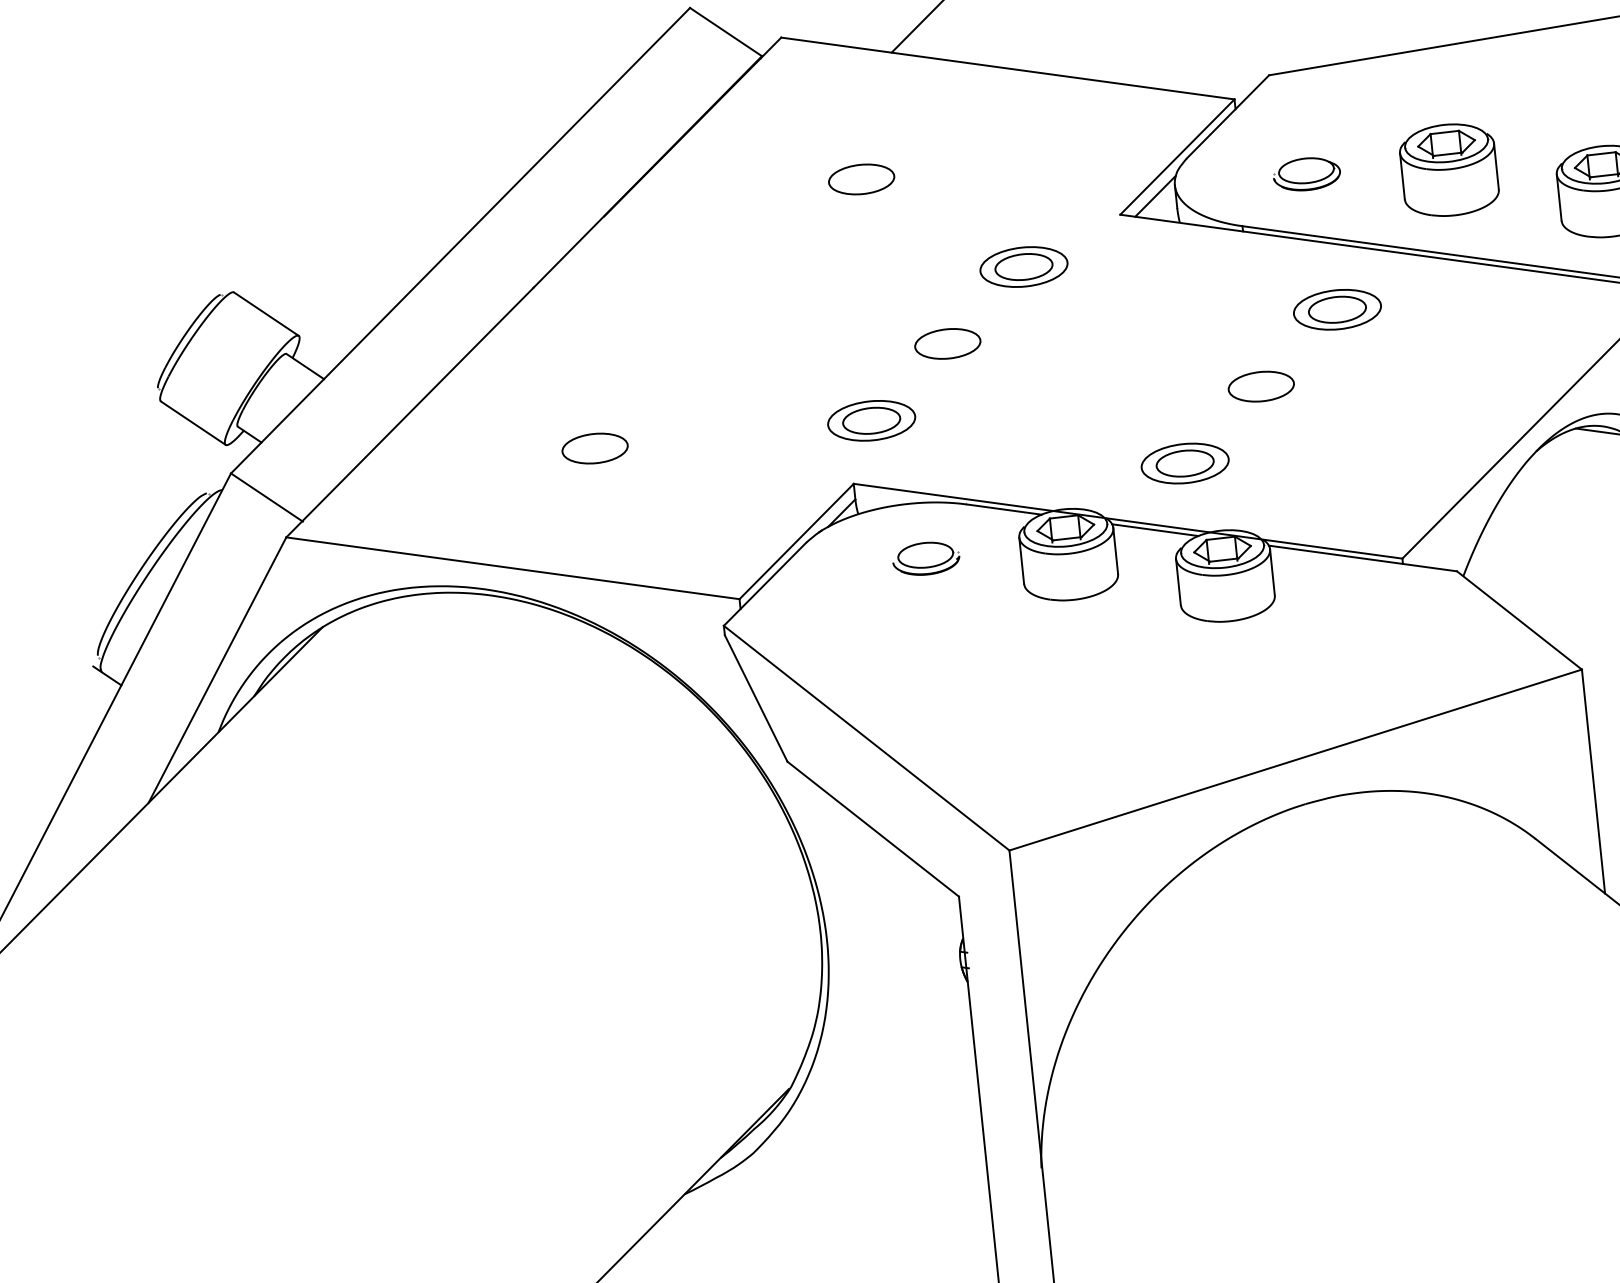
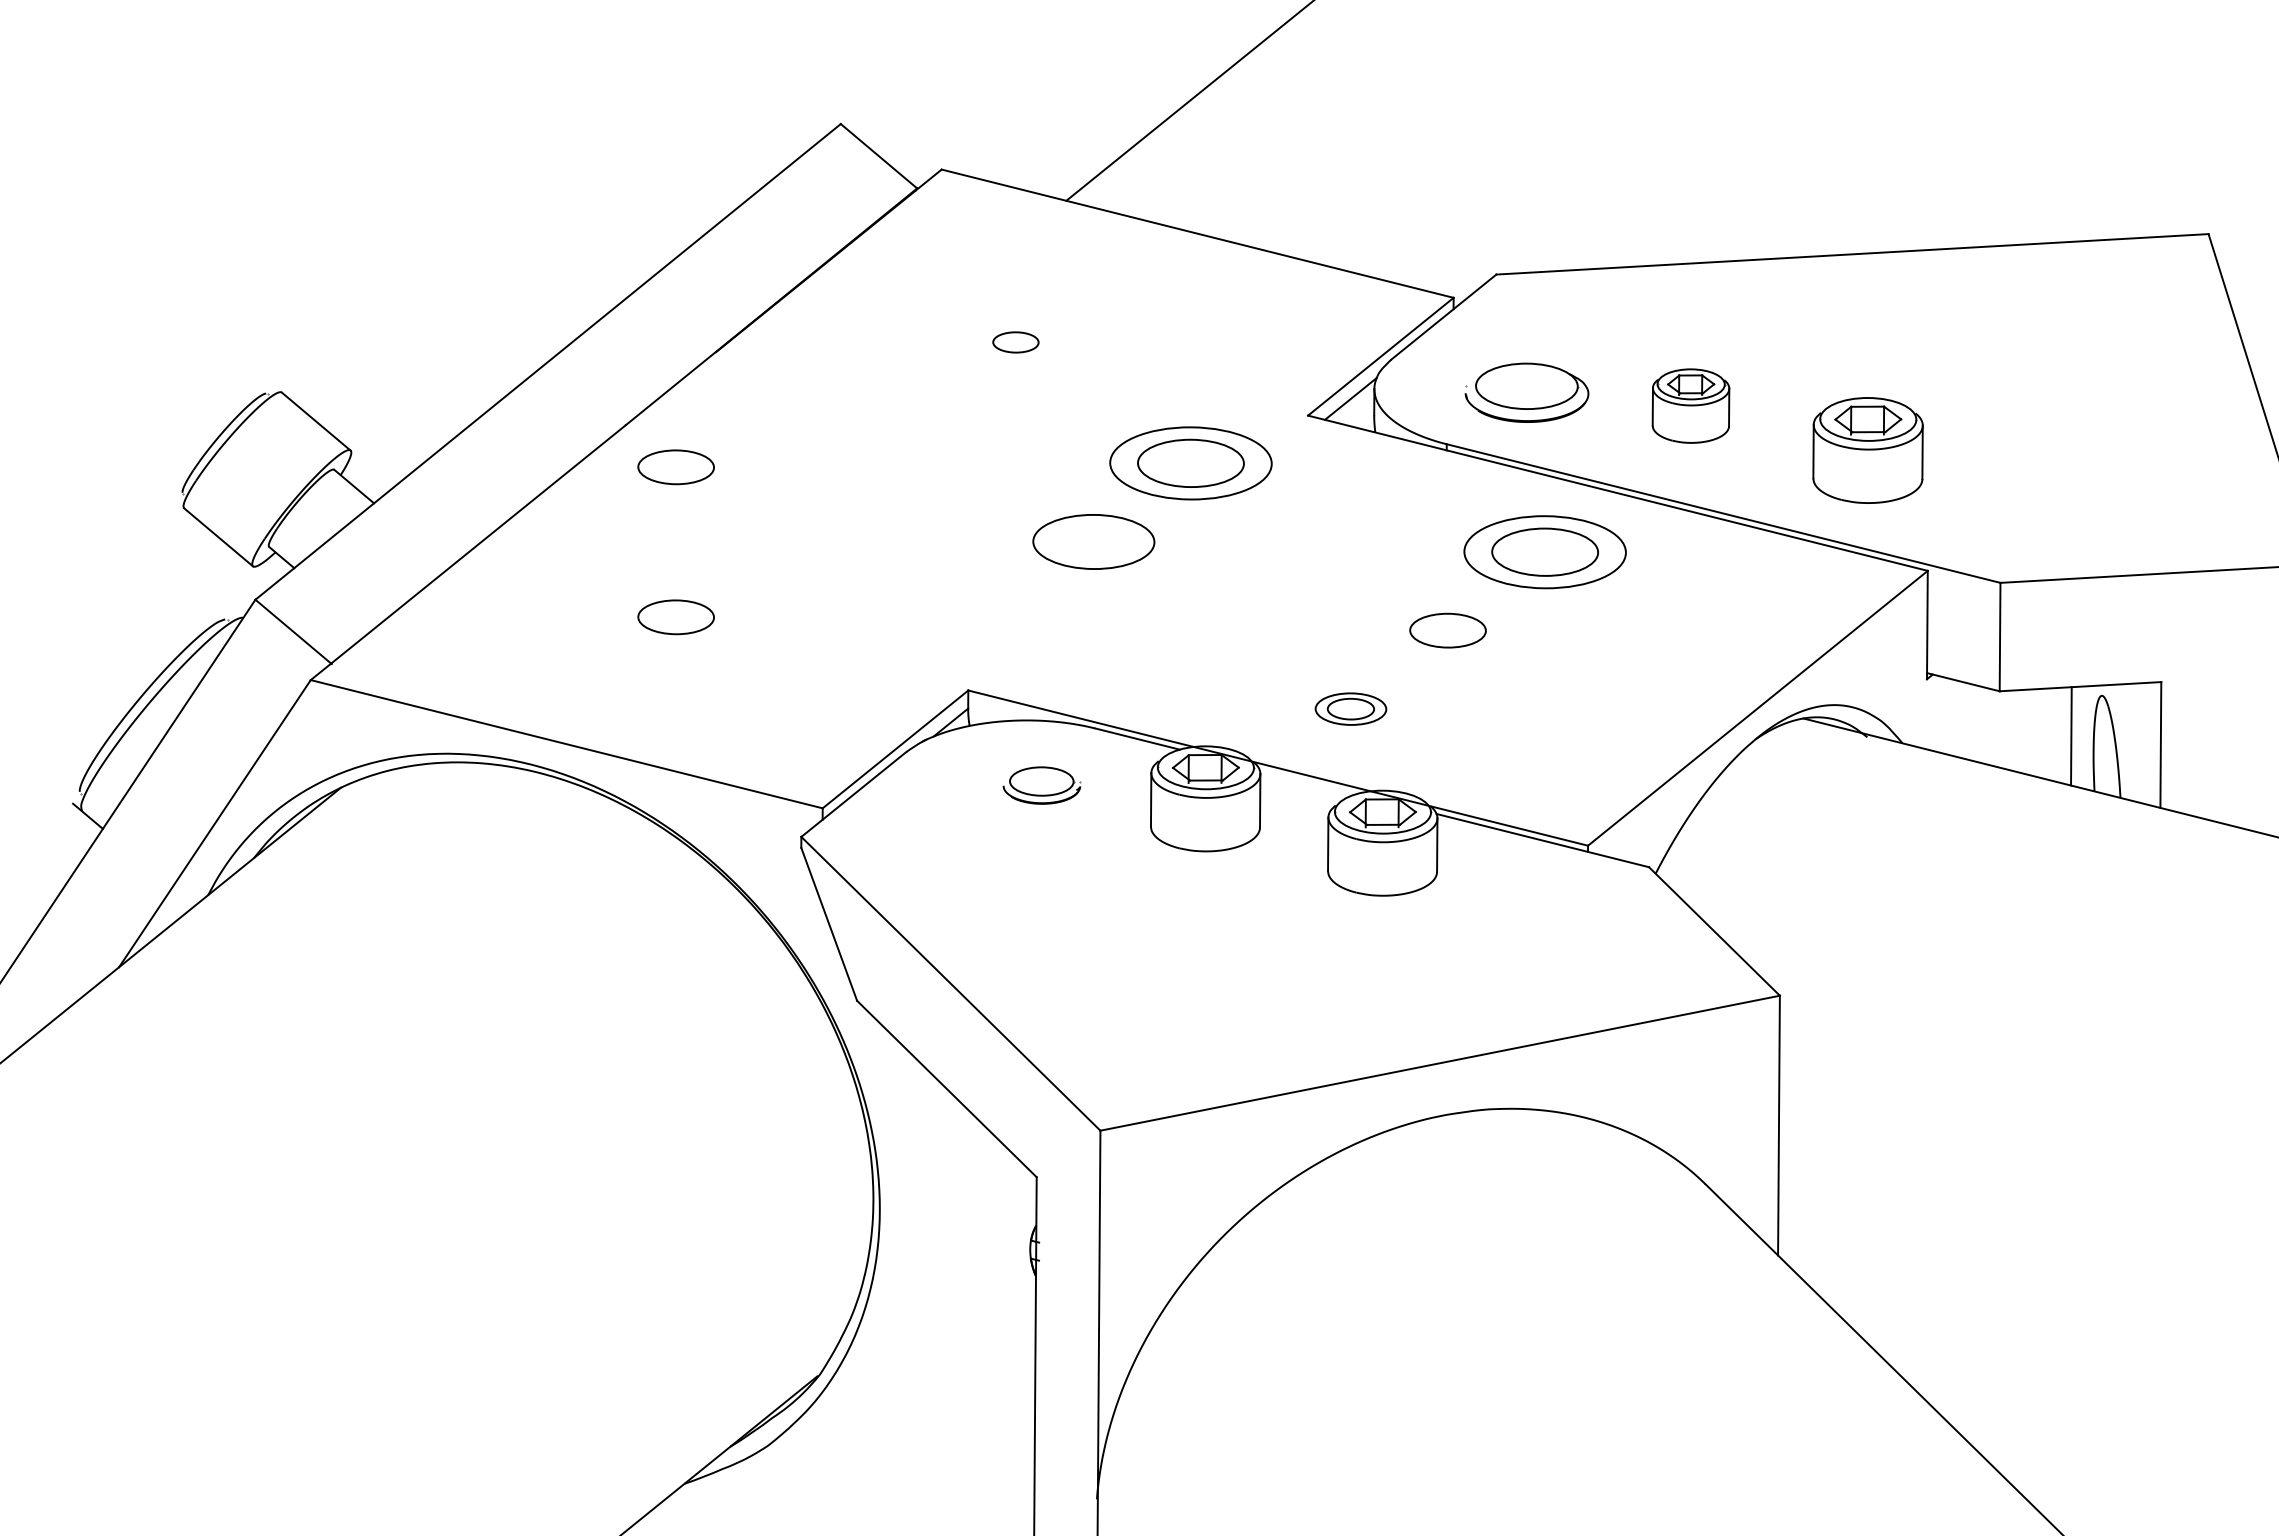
part: (1448, 169) -> (1690, 405), size x0.7
part: (1307, 173) -> (1527, 392), size x1.6
part: (861, 179) -> (1015, 342), size x0.6
part: (1023, 267) -> (1190, 463), size x1.6
part: (1336, 309) -> (1544, 551), size x1.6
part: (580, 319) -> (675, 467), added
part: (947, 343) -> (1093, 541), size x1.6
part: (871, 420) -> (996, 620), removed
part: (1184, 462) -> (1350, 708), size x0.7
line: (1154, 529) -> (1307, 781), removed

